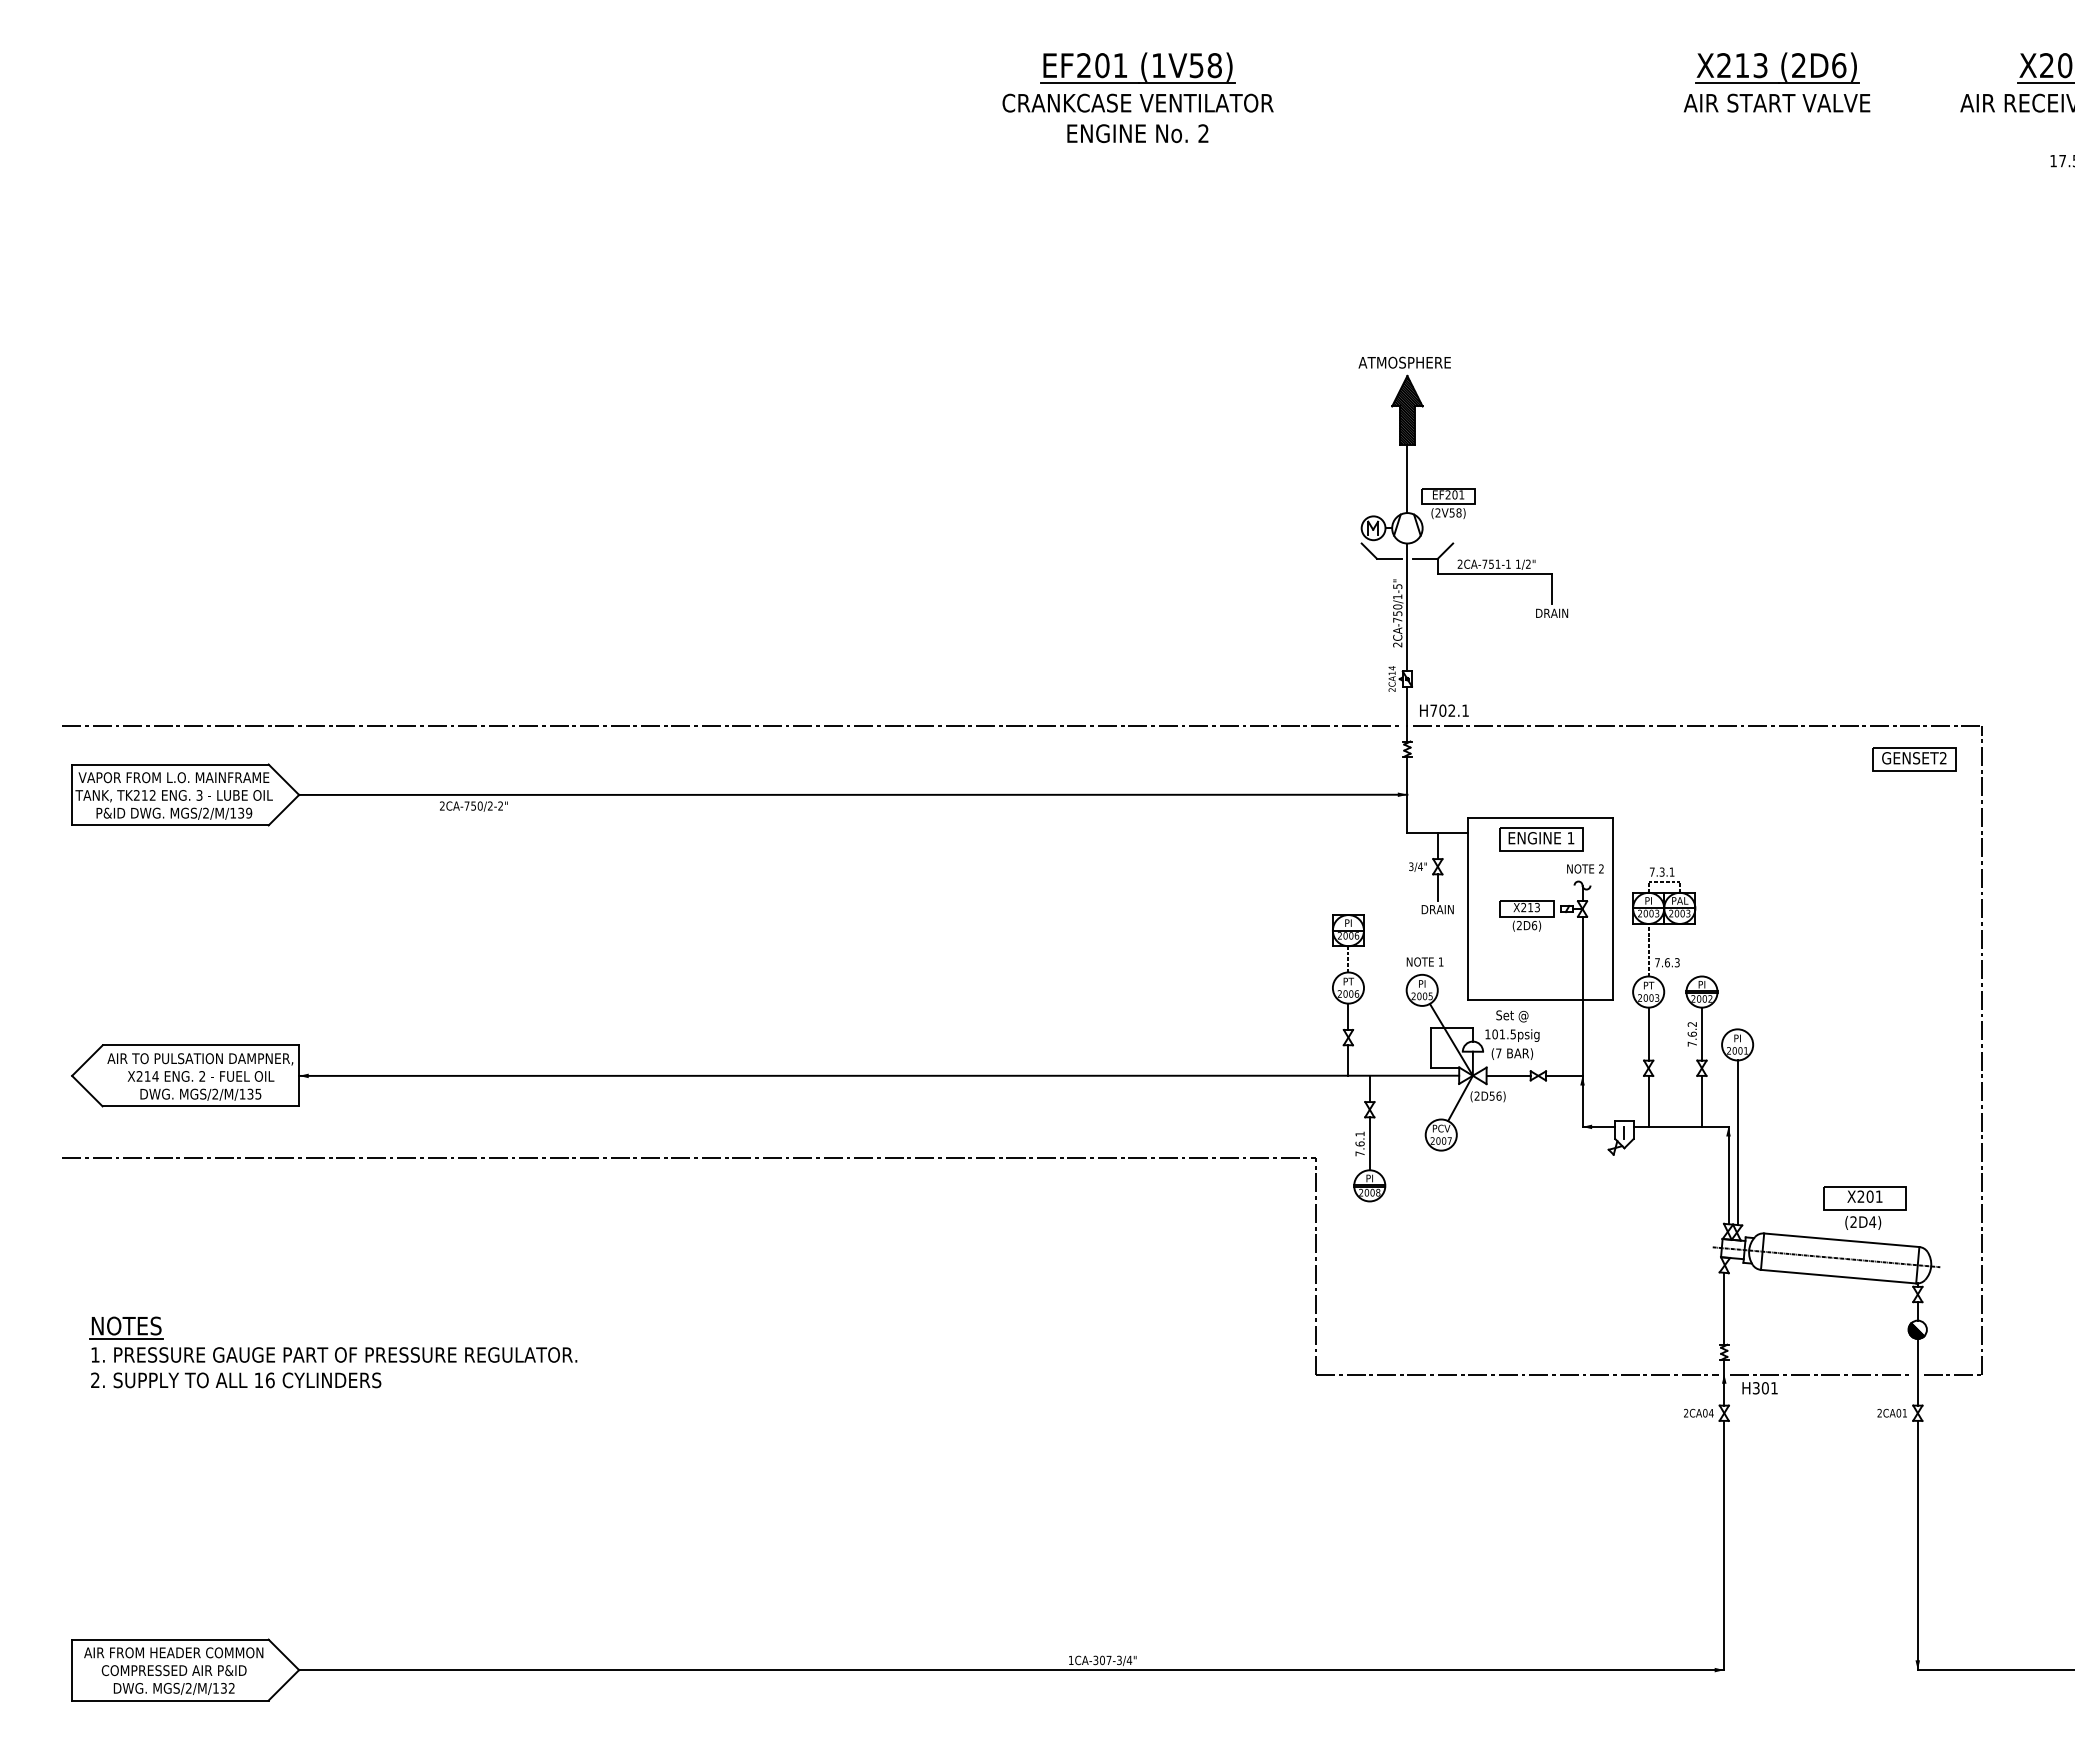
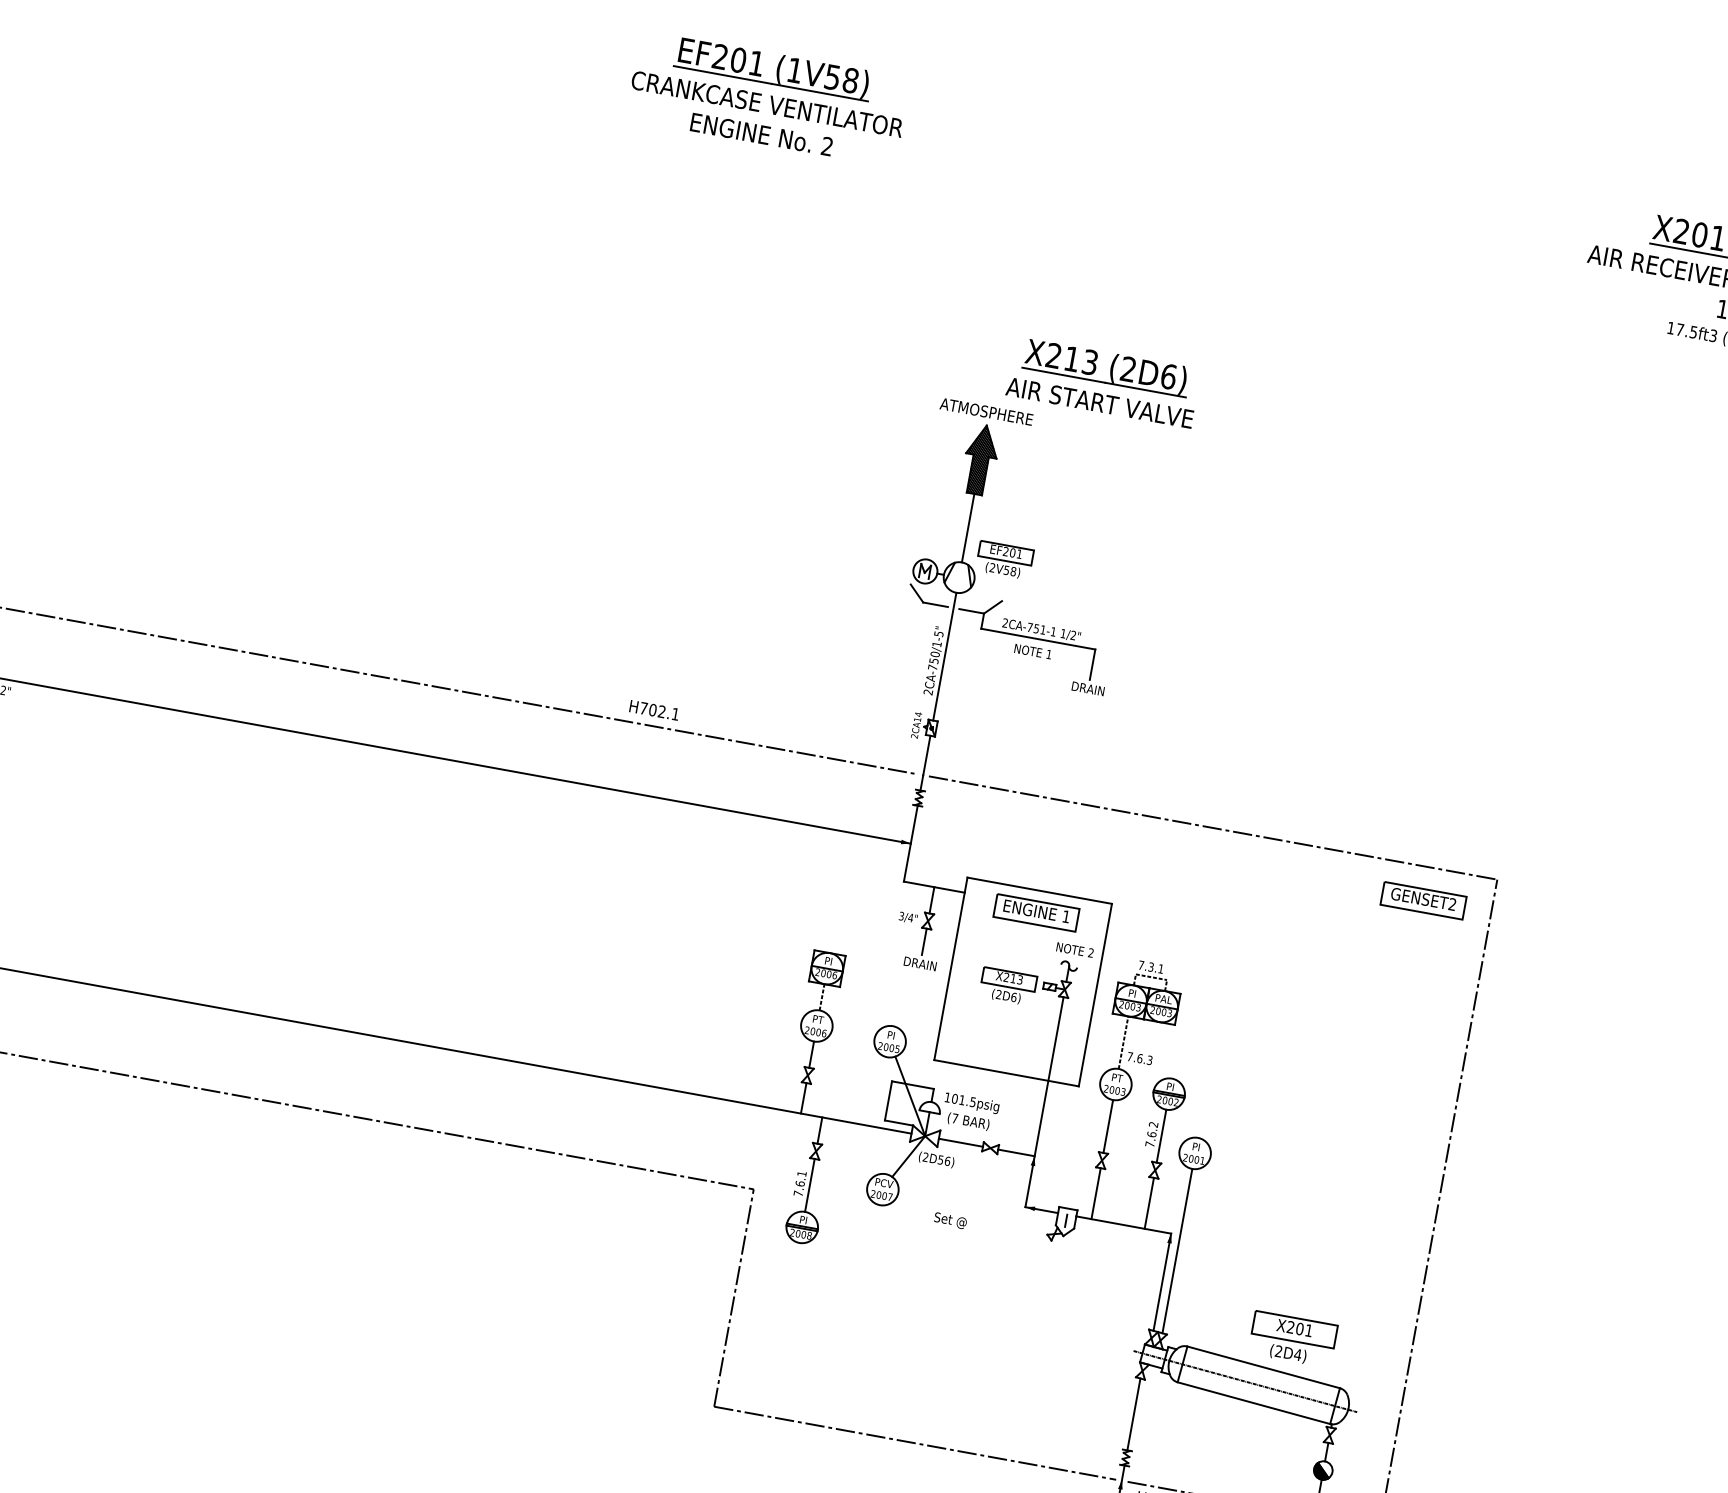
part: (1777, 82) -> (1104, 382), moved
text: (1444, 710) -> (654, 710), moved
text: (1424, 961) -> (1032, 651), moved
text: (1512, 1016) -> (950, 1220), moved

